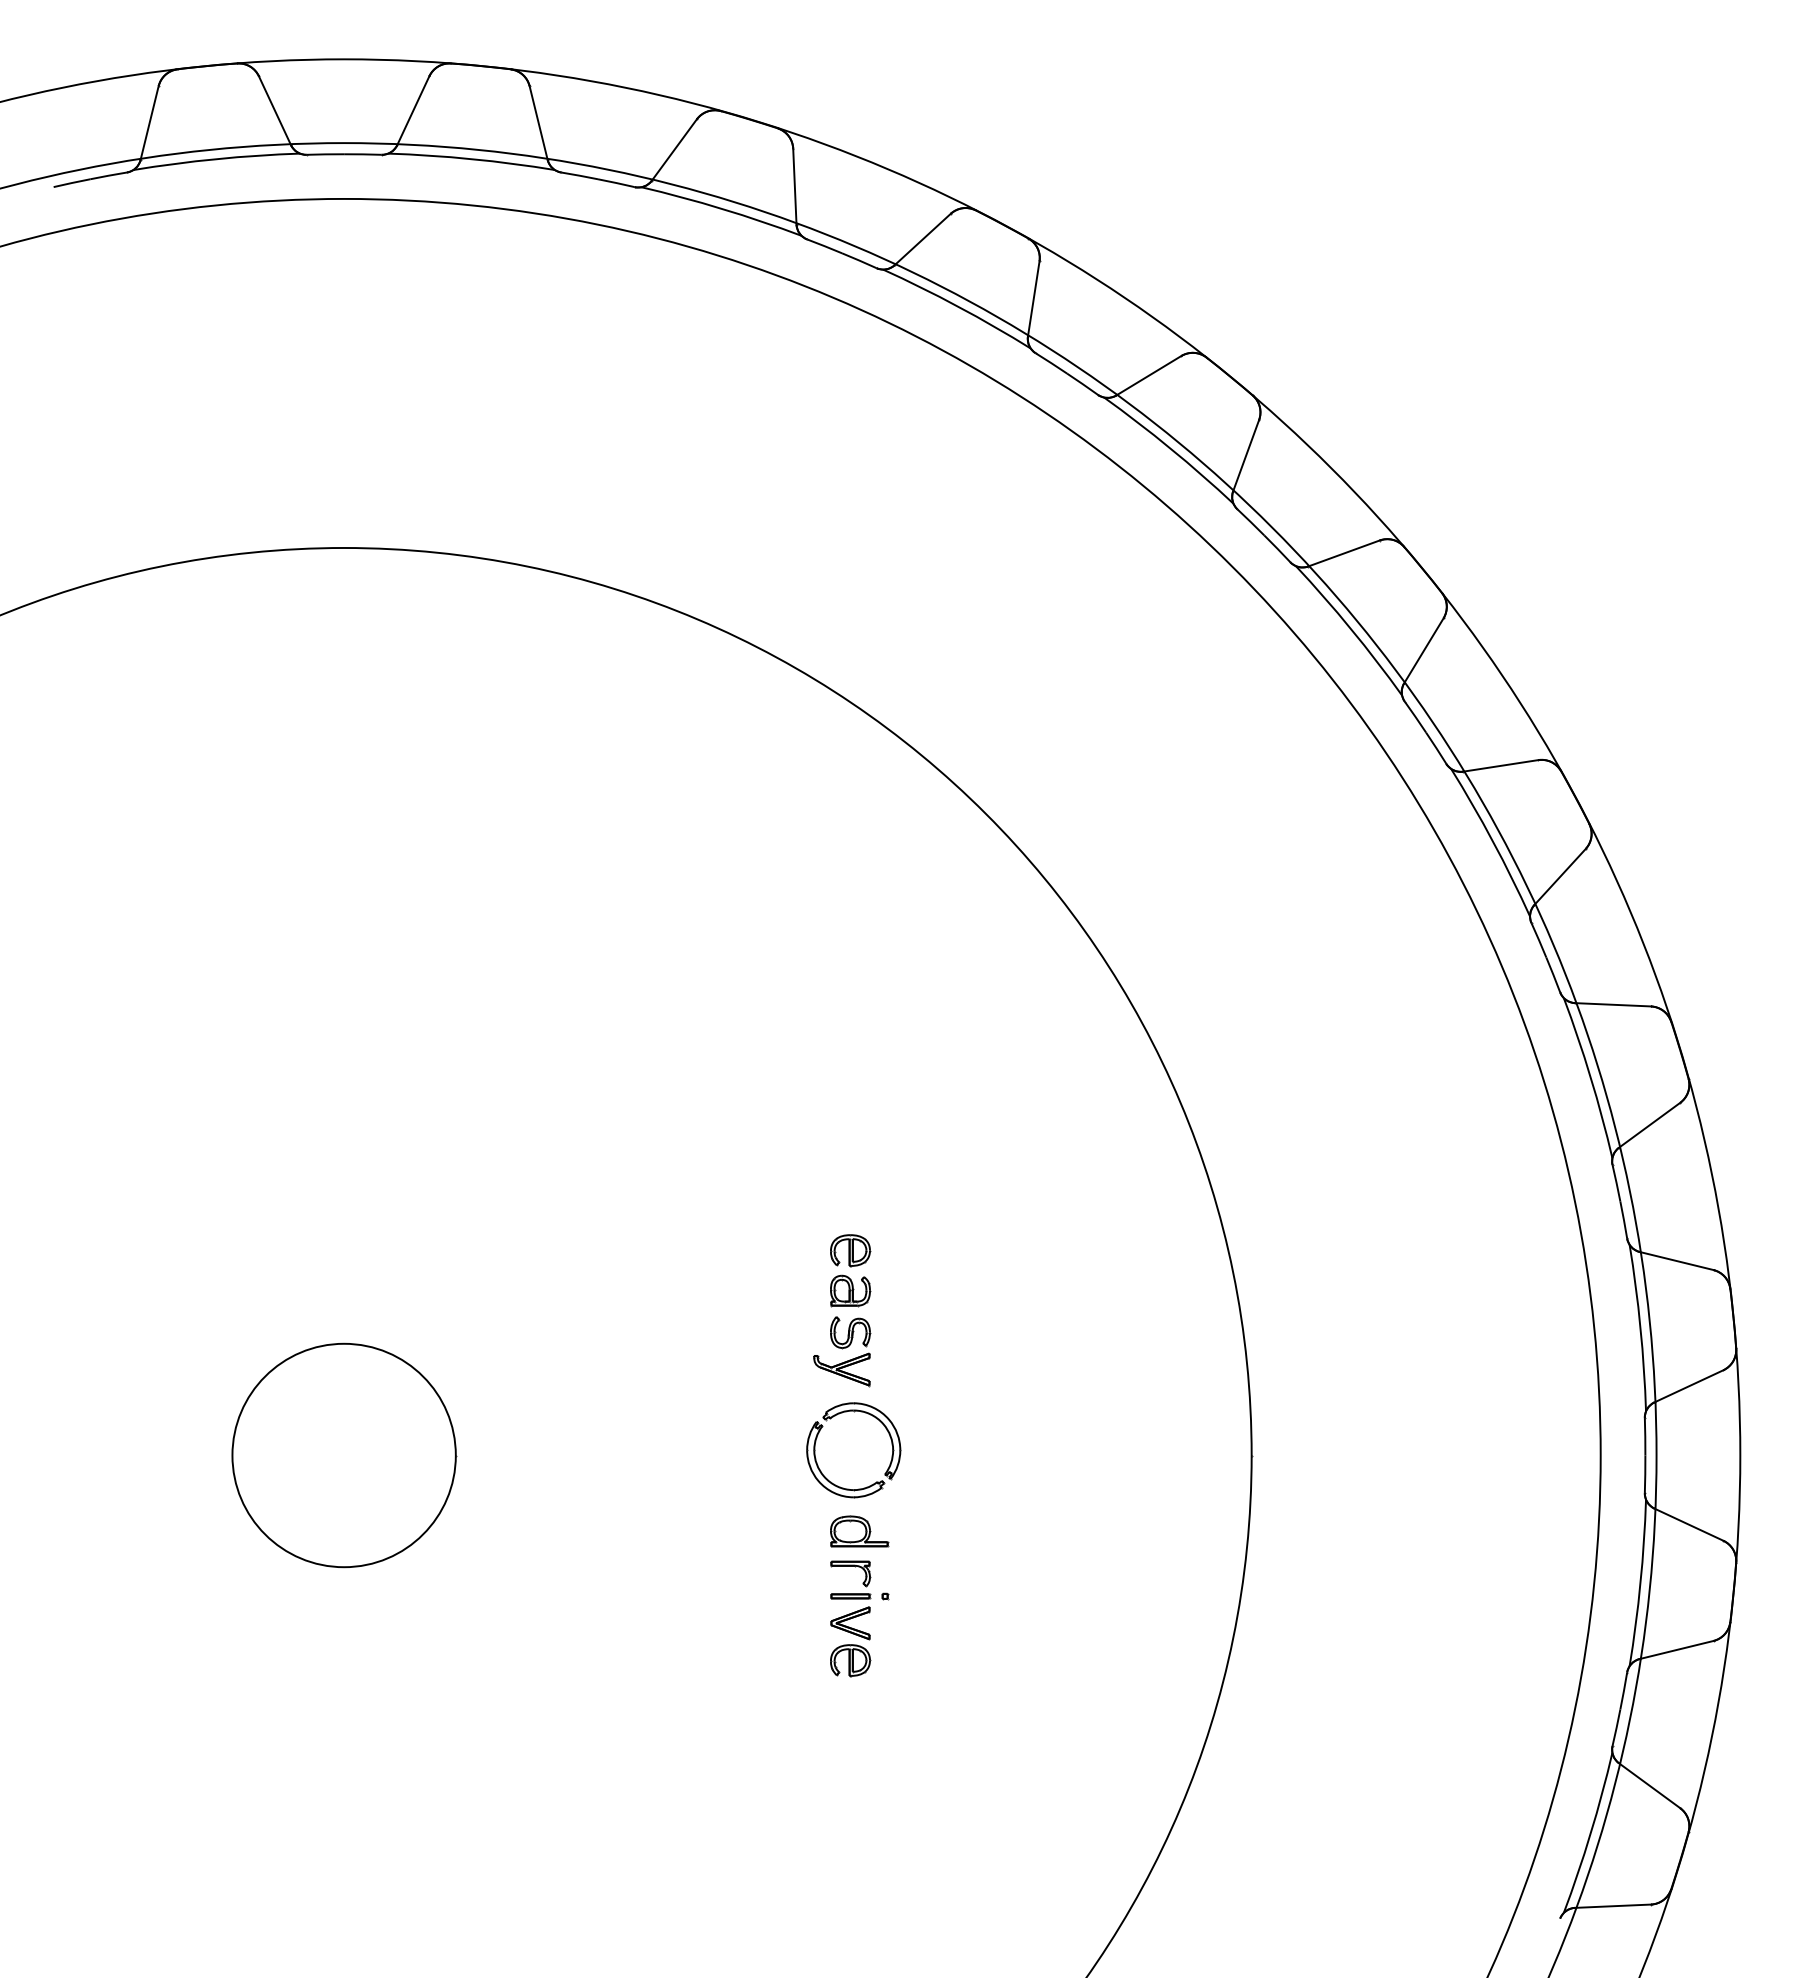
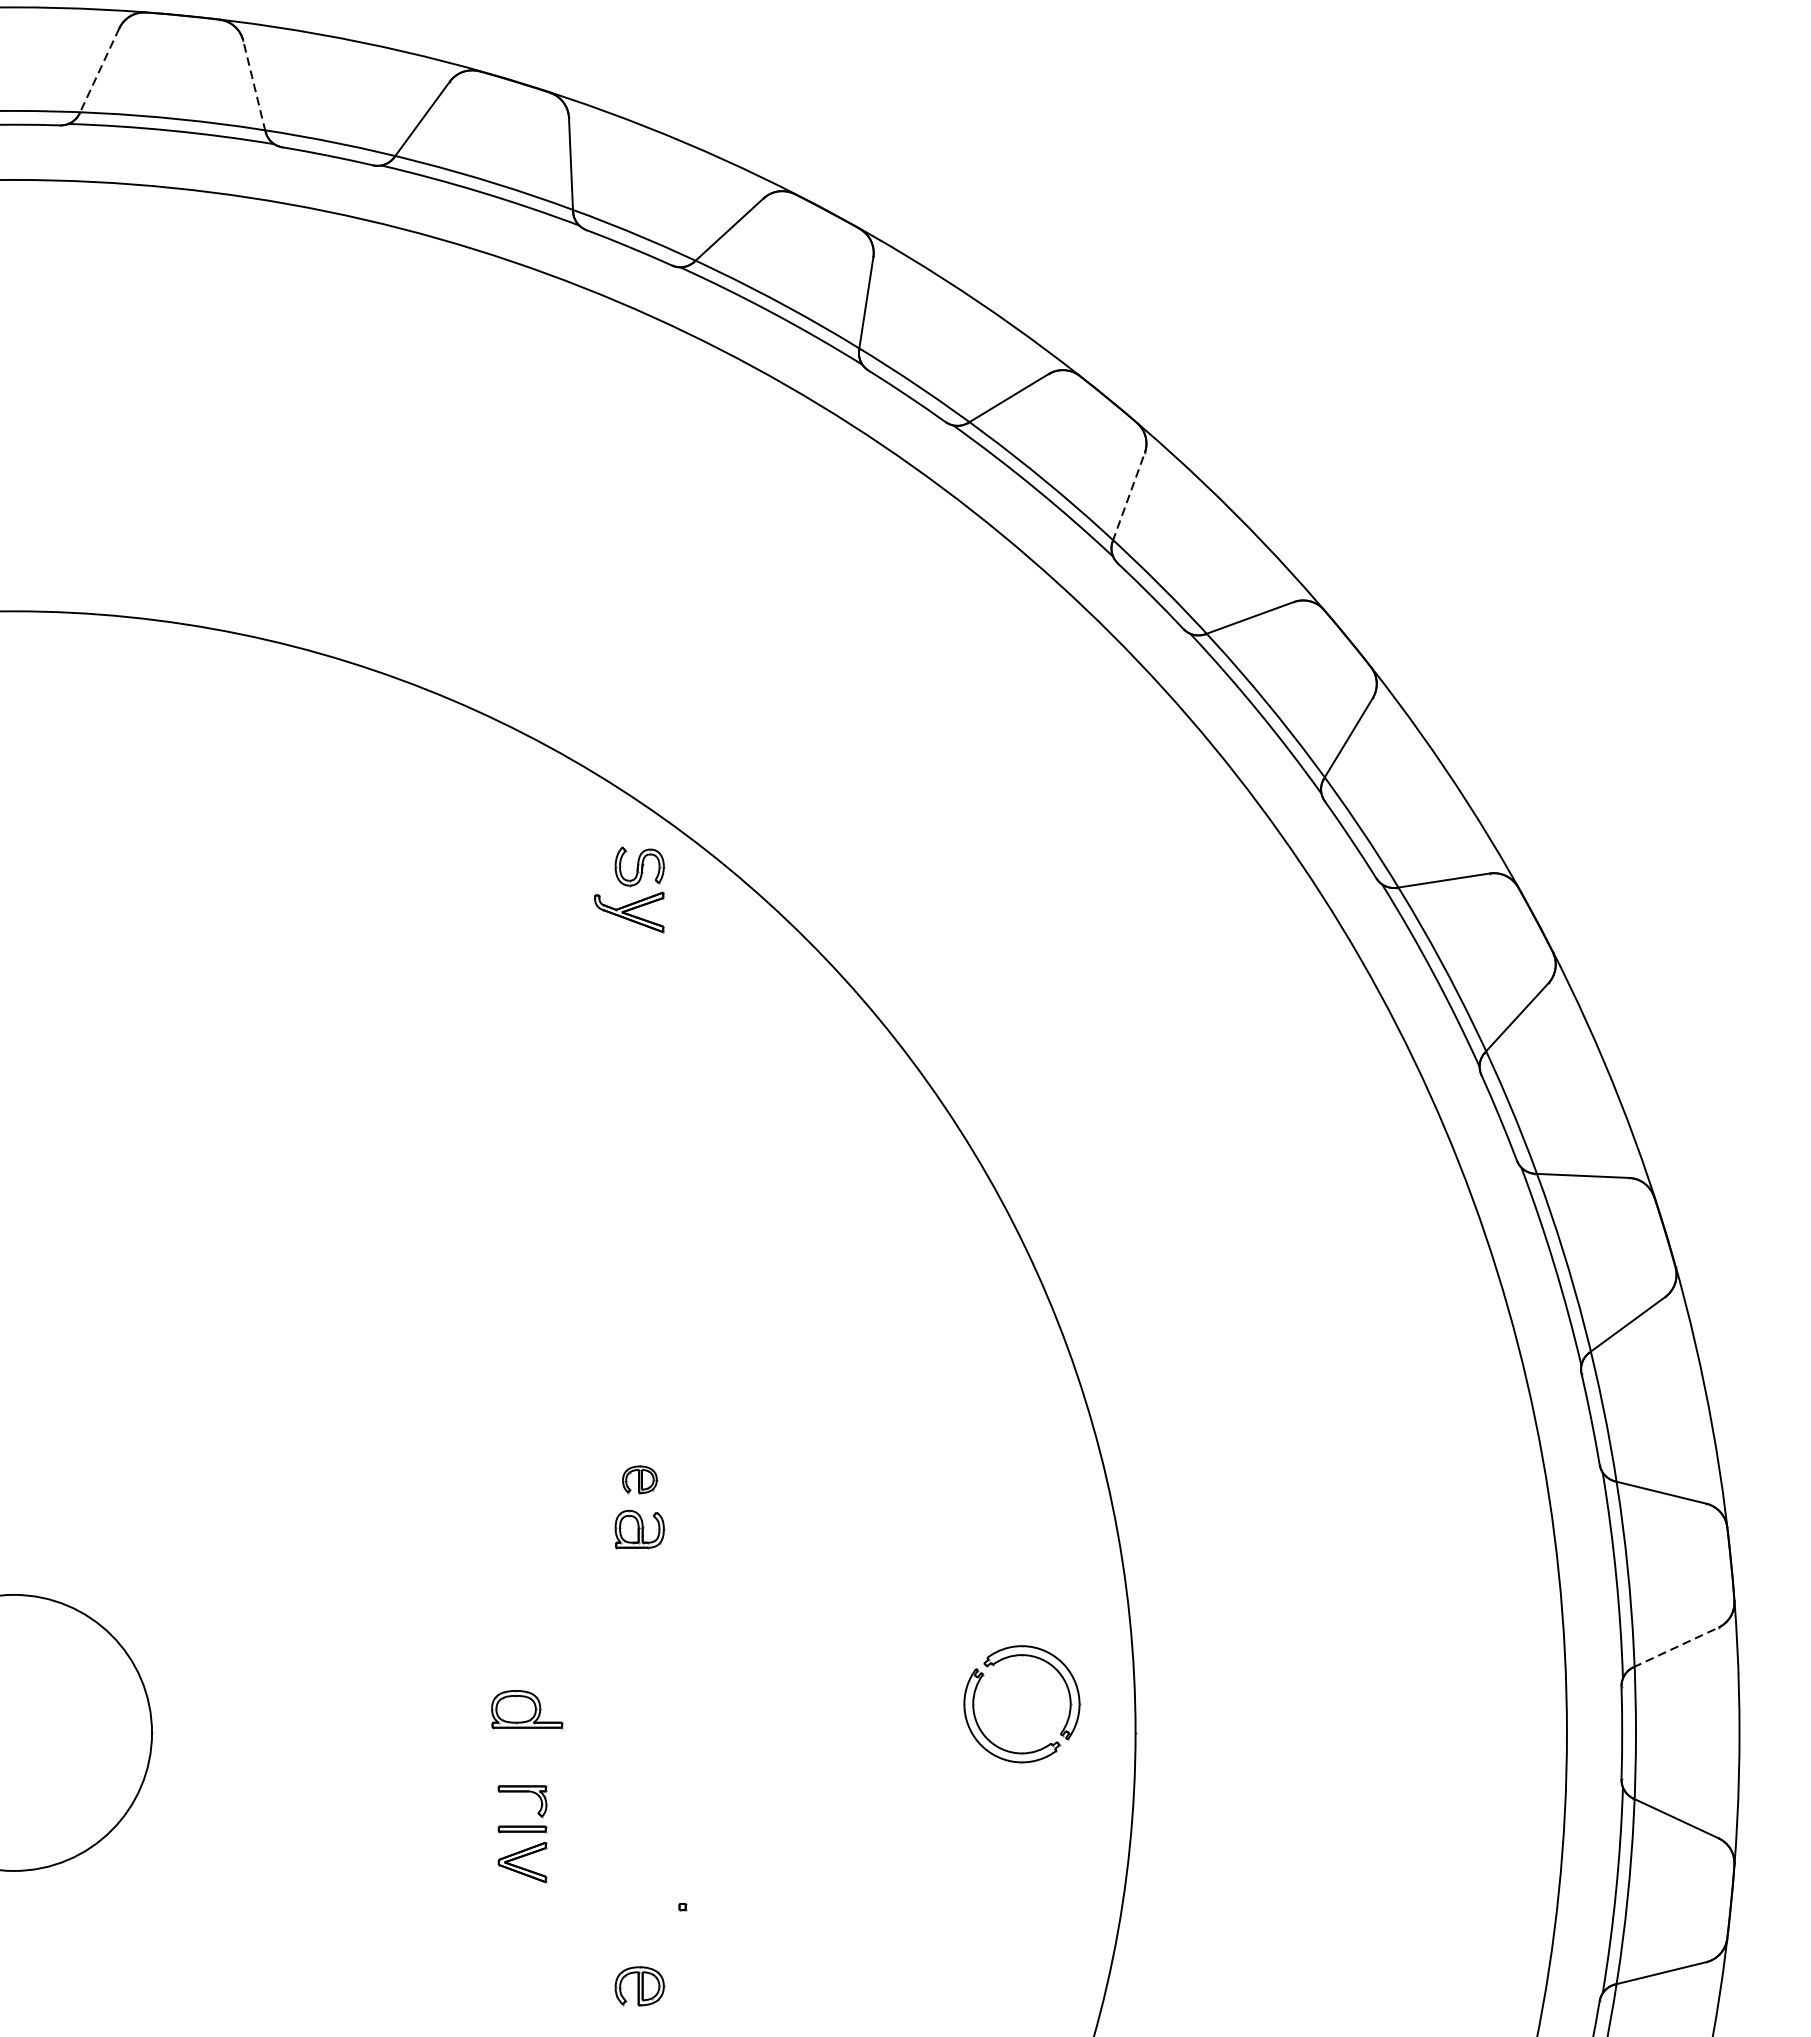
line: (413, 110) -> (99, 70), solid -> dashed
line: (538, 123) -> (254, 86), solid -> dashed
line: (1246, 455) -> (1129, 497), solid -> dashed
part: (850, 1250) -> (639, 1479), size x0.7
part: (842, 1351) -> (629, 890), moved
line: (1688, 1386) -> (1675, 1647), solid -> dashed
part: (816, 1458) -> (975, 1714), moved
part: (859, 1531) -> (527, 1709), moved
part: (850, 1600) -> (522, 1834), moved

